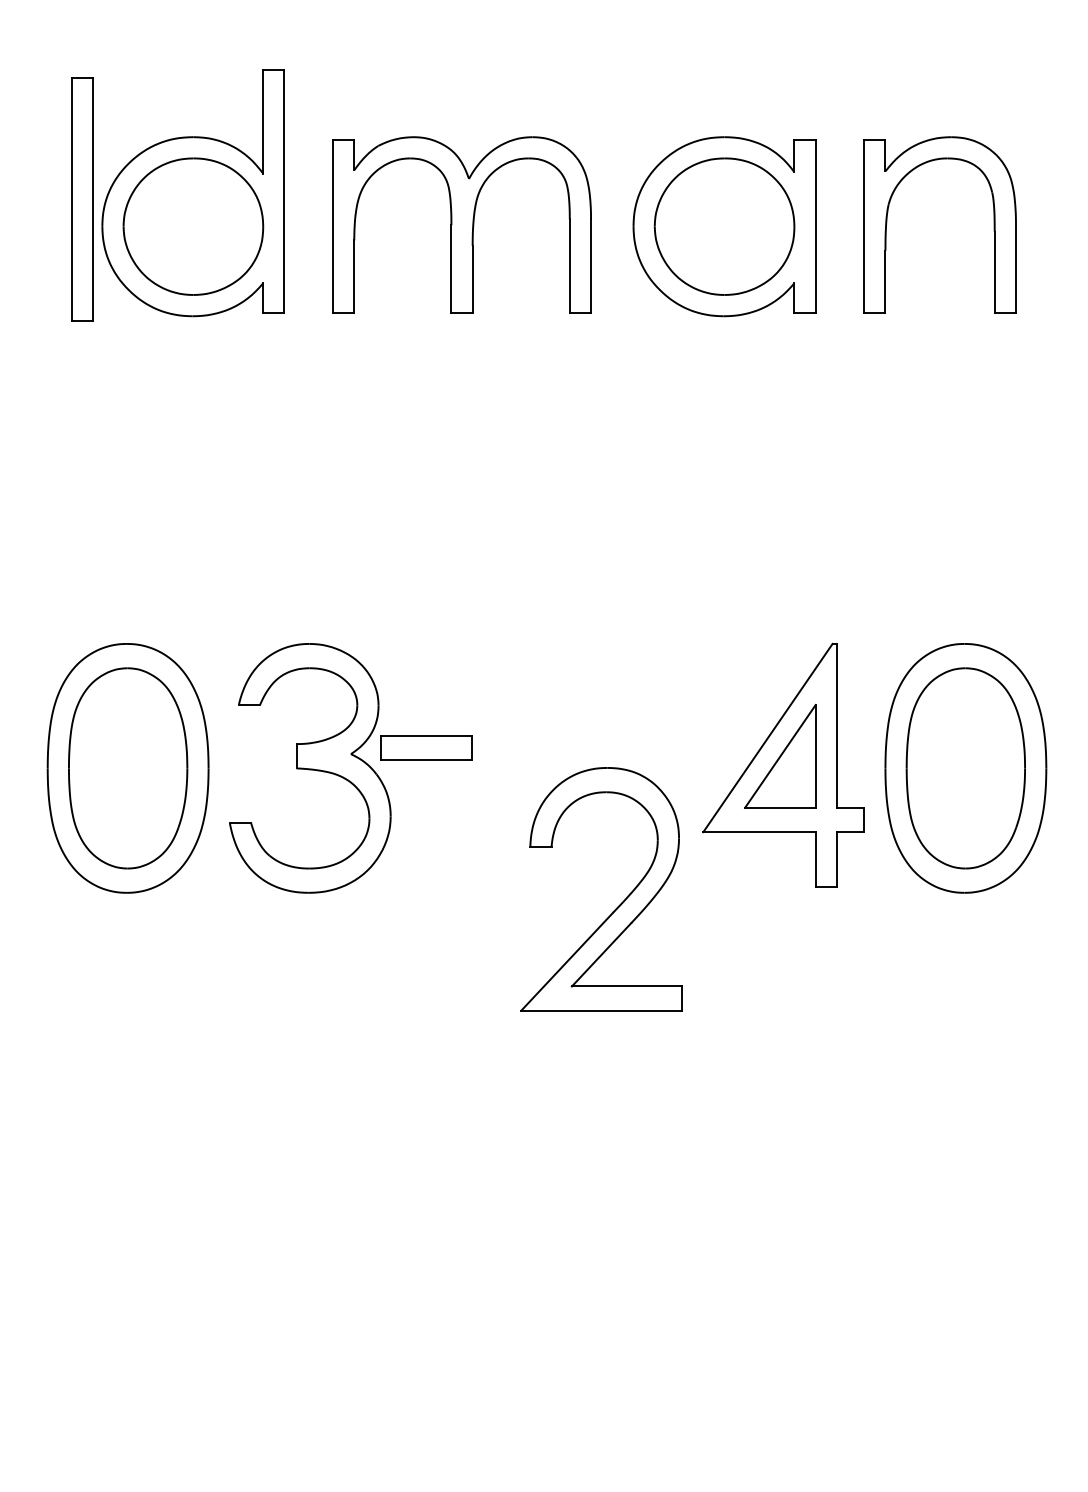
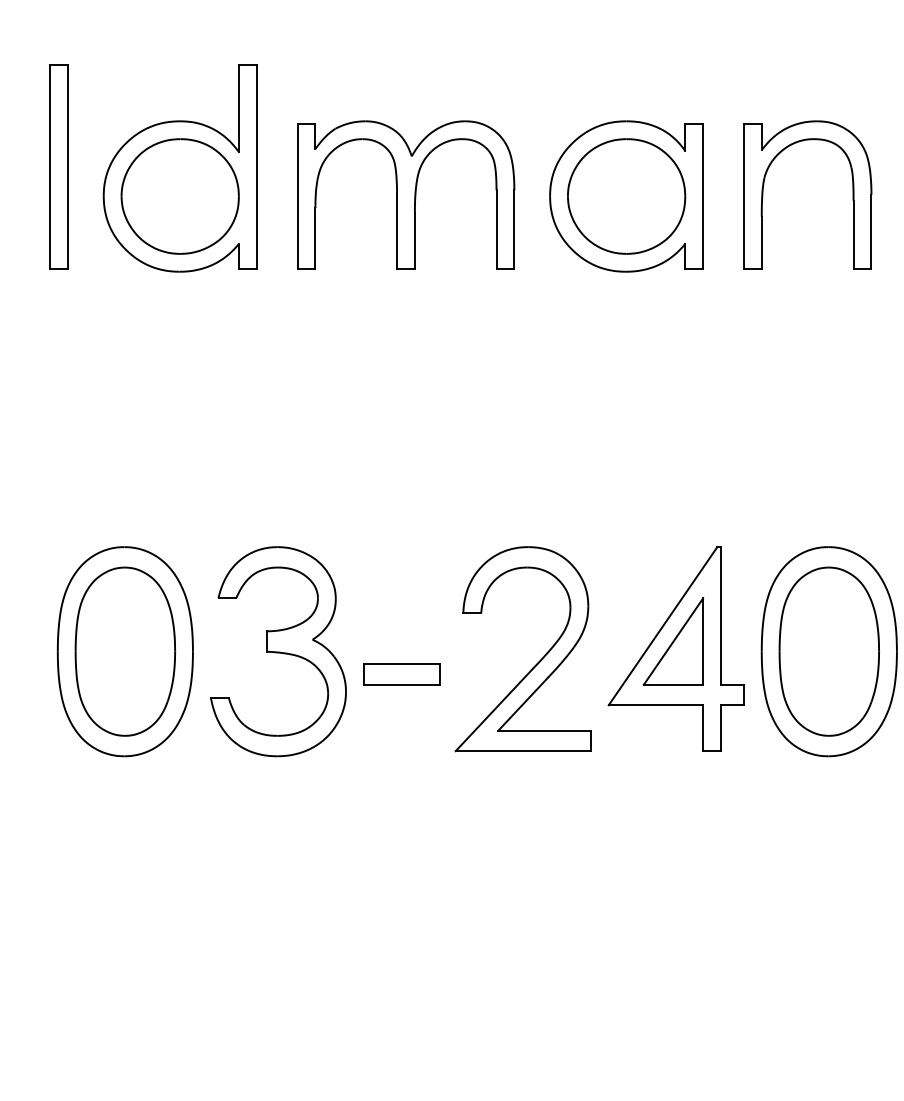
part: (82, 199) -> (59, 166), moved
part: (426, 747) -> (402, 674), moved
part: (618, 905) -> (537, 662), moved

